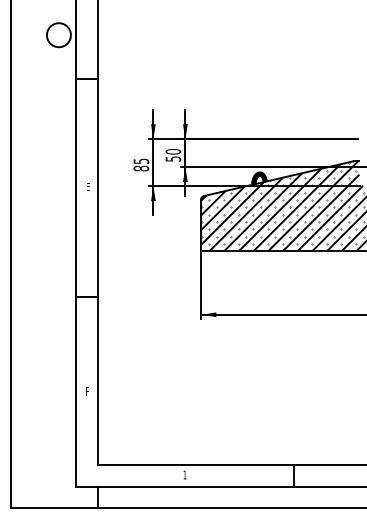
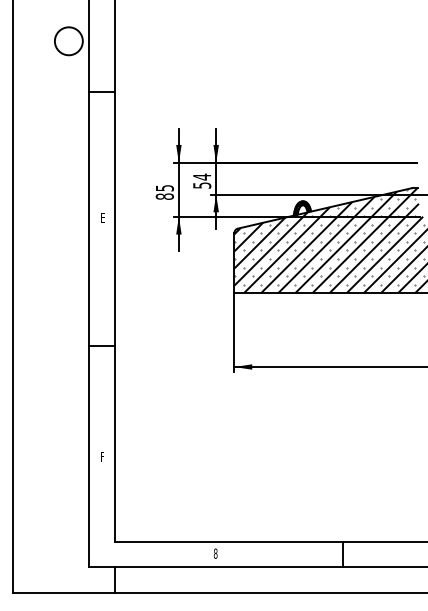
text: (173, 151) -> (202, 176), 50 -> 54
text: (184, 474) -> (215, 553), 1 -> 8

